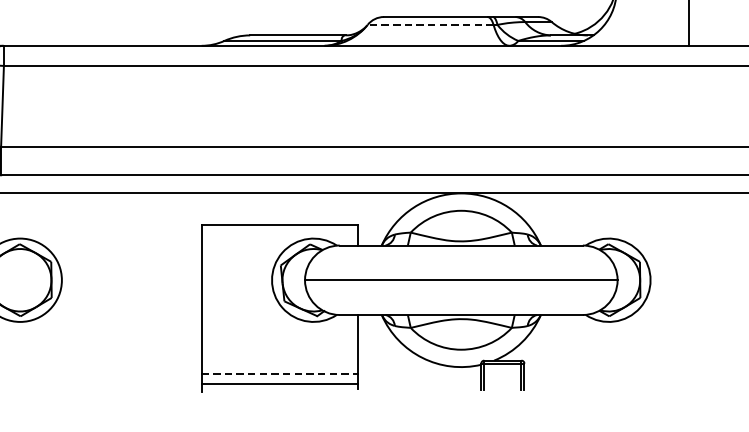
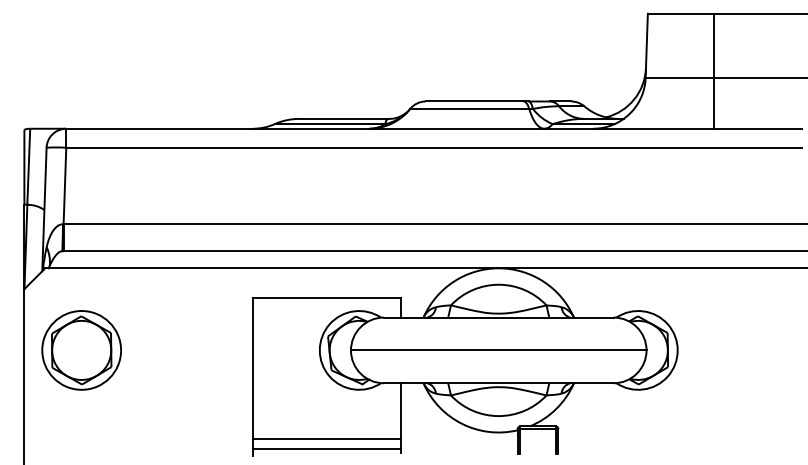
line: (430, 24) -> (469, 108), dashed -> solid
line: (280, 374) -> (327, 439), dashed -> solid

